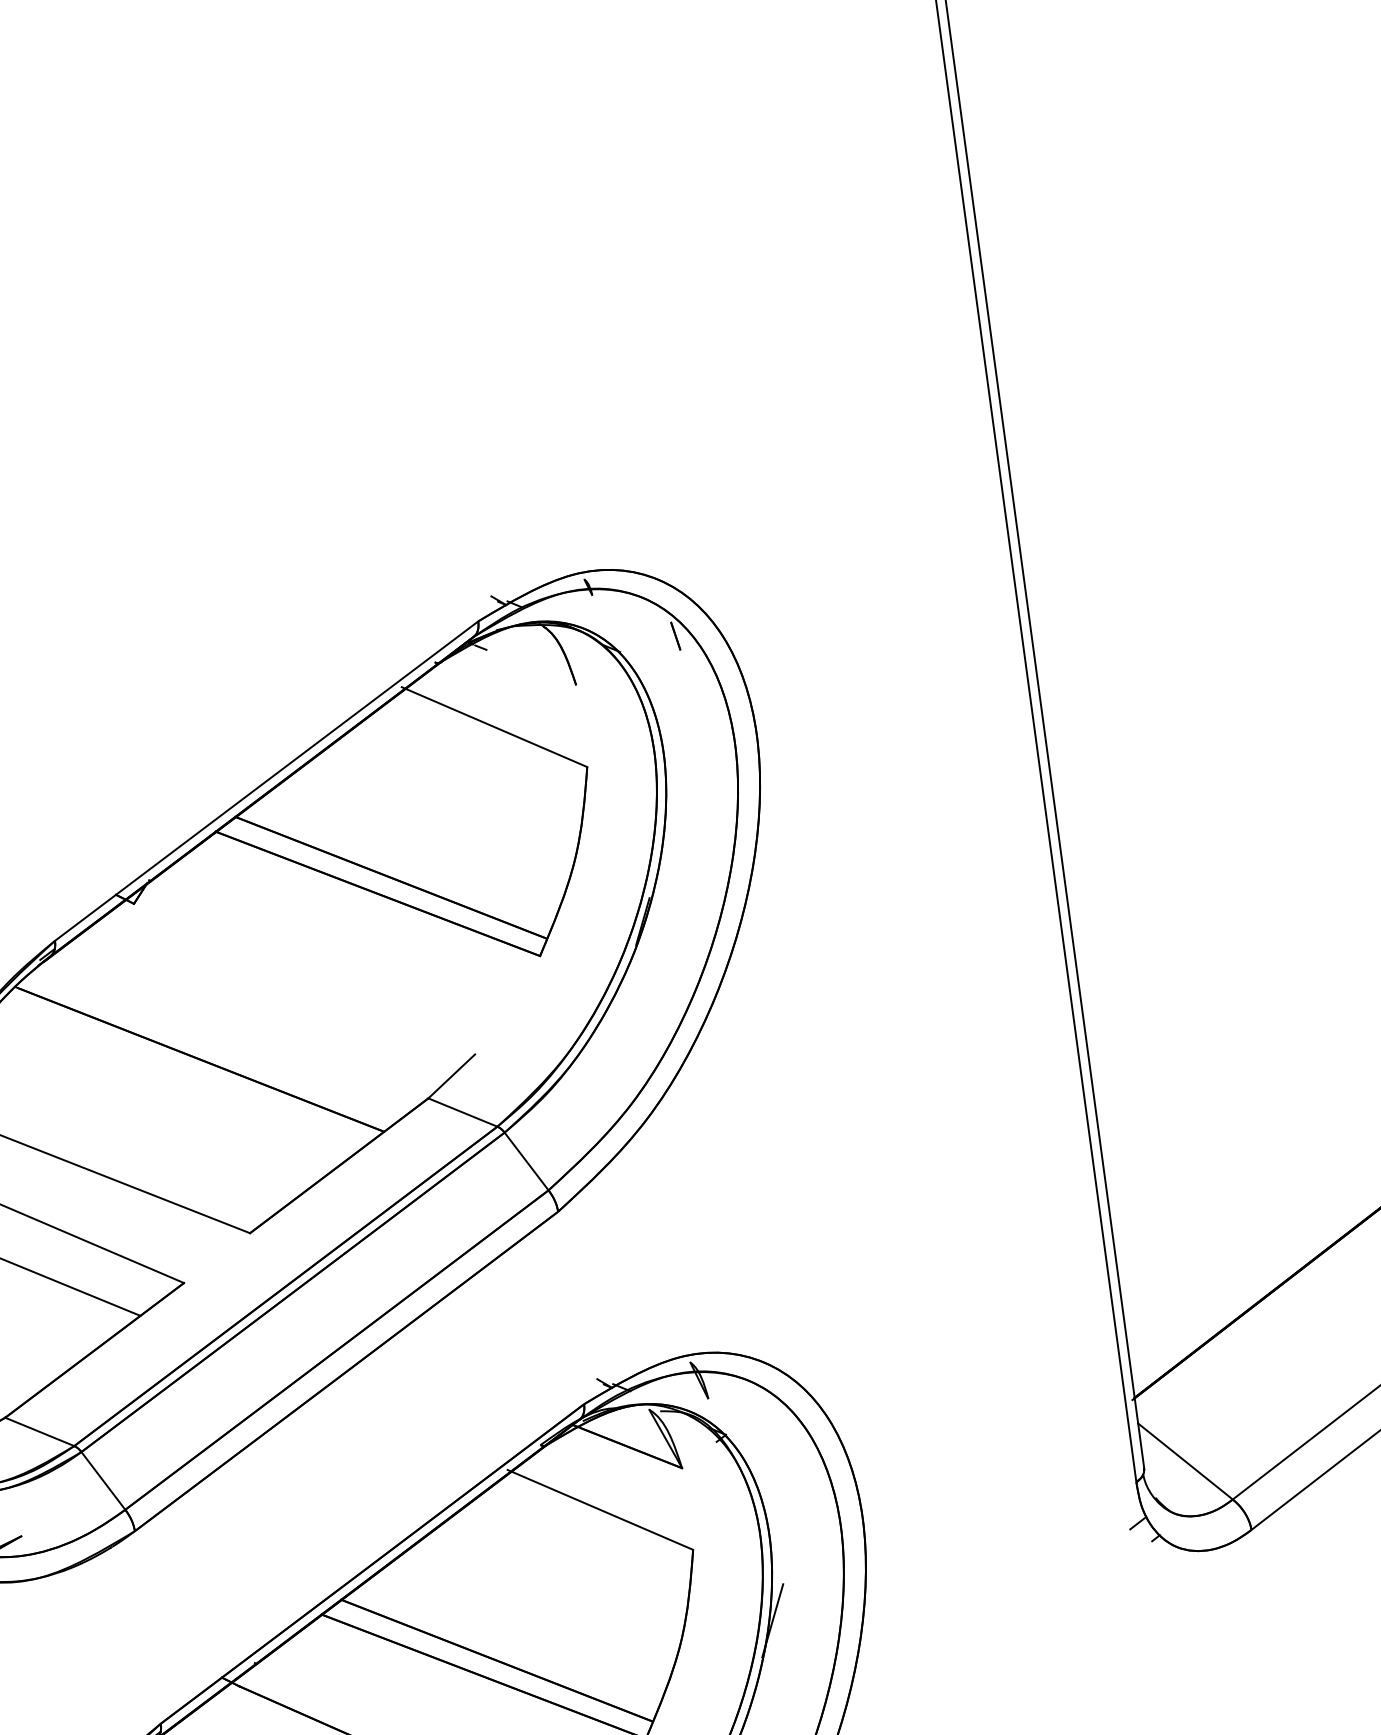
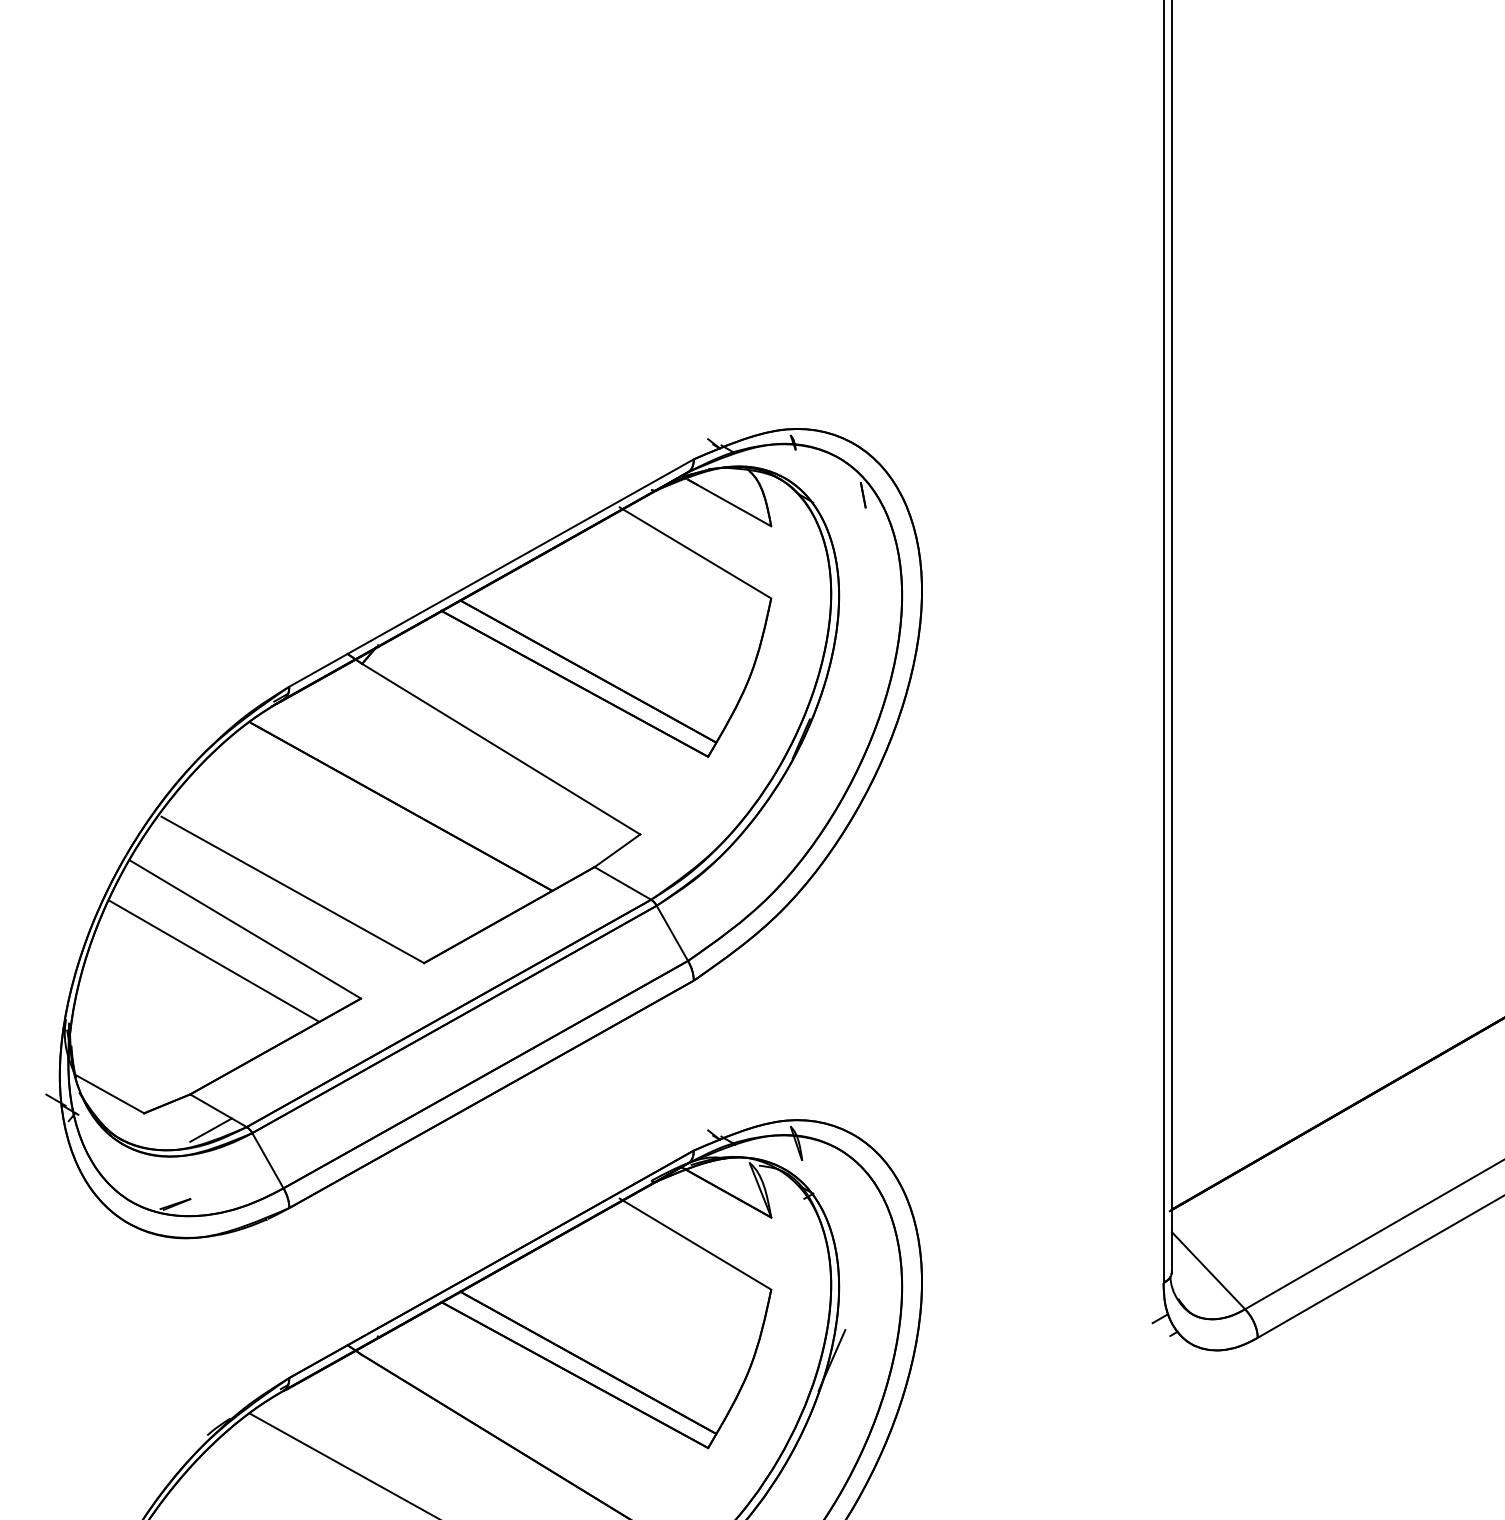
line: (525, 664) -> (729, 502), added
line: (304, 978) -> (501, 748), added
line: (33, 1454) -> (210, 1129), added

